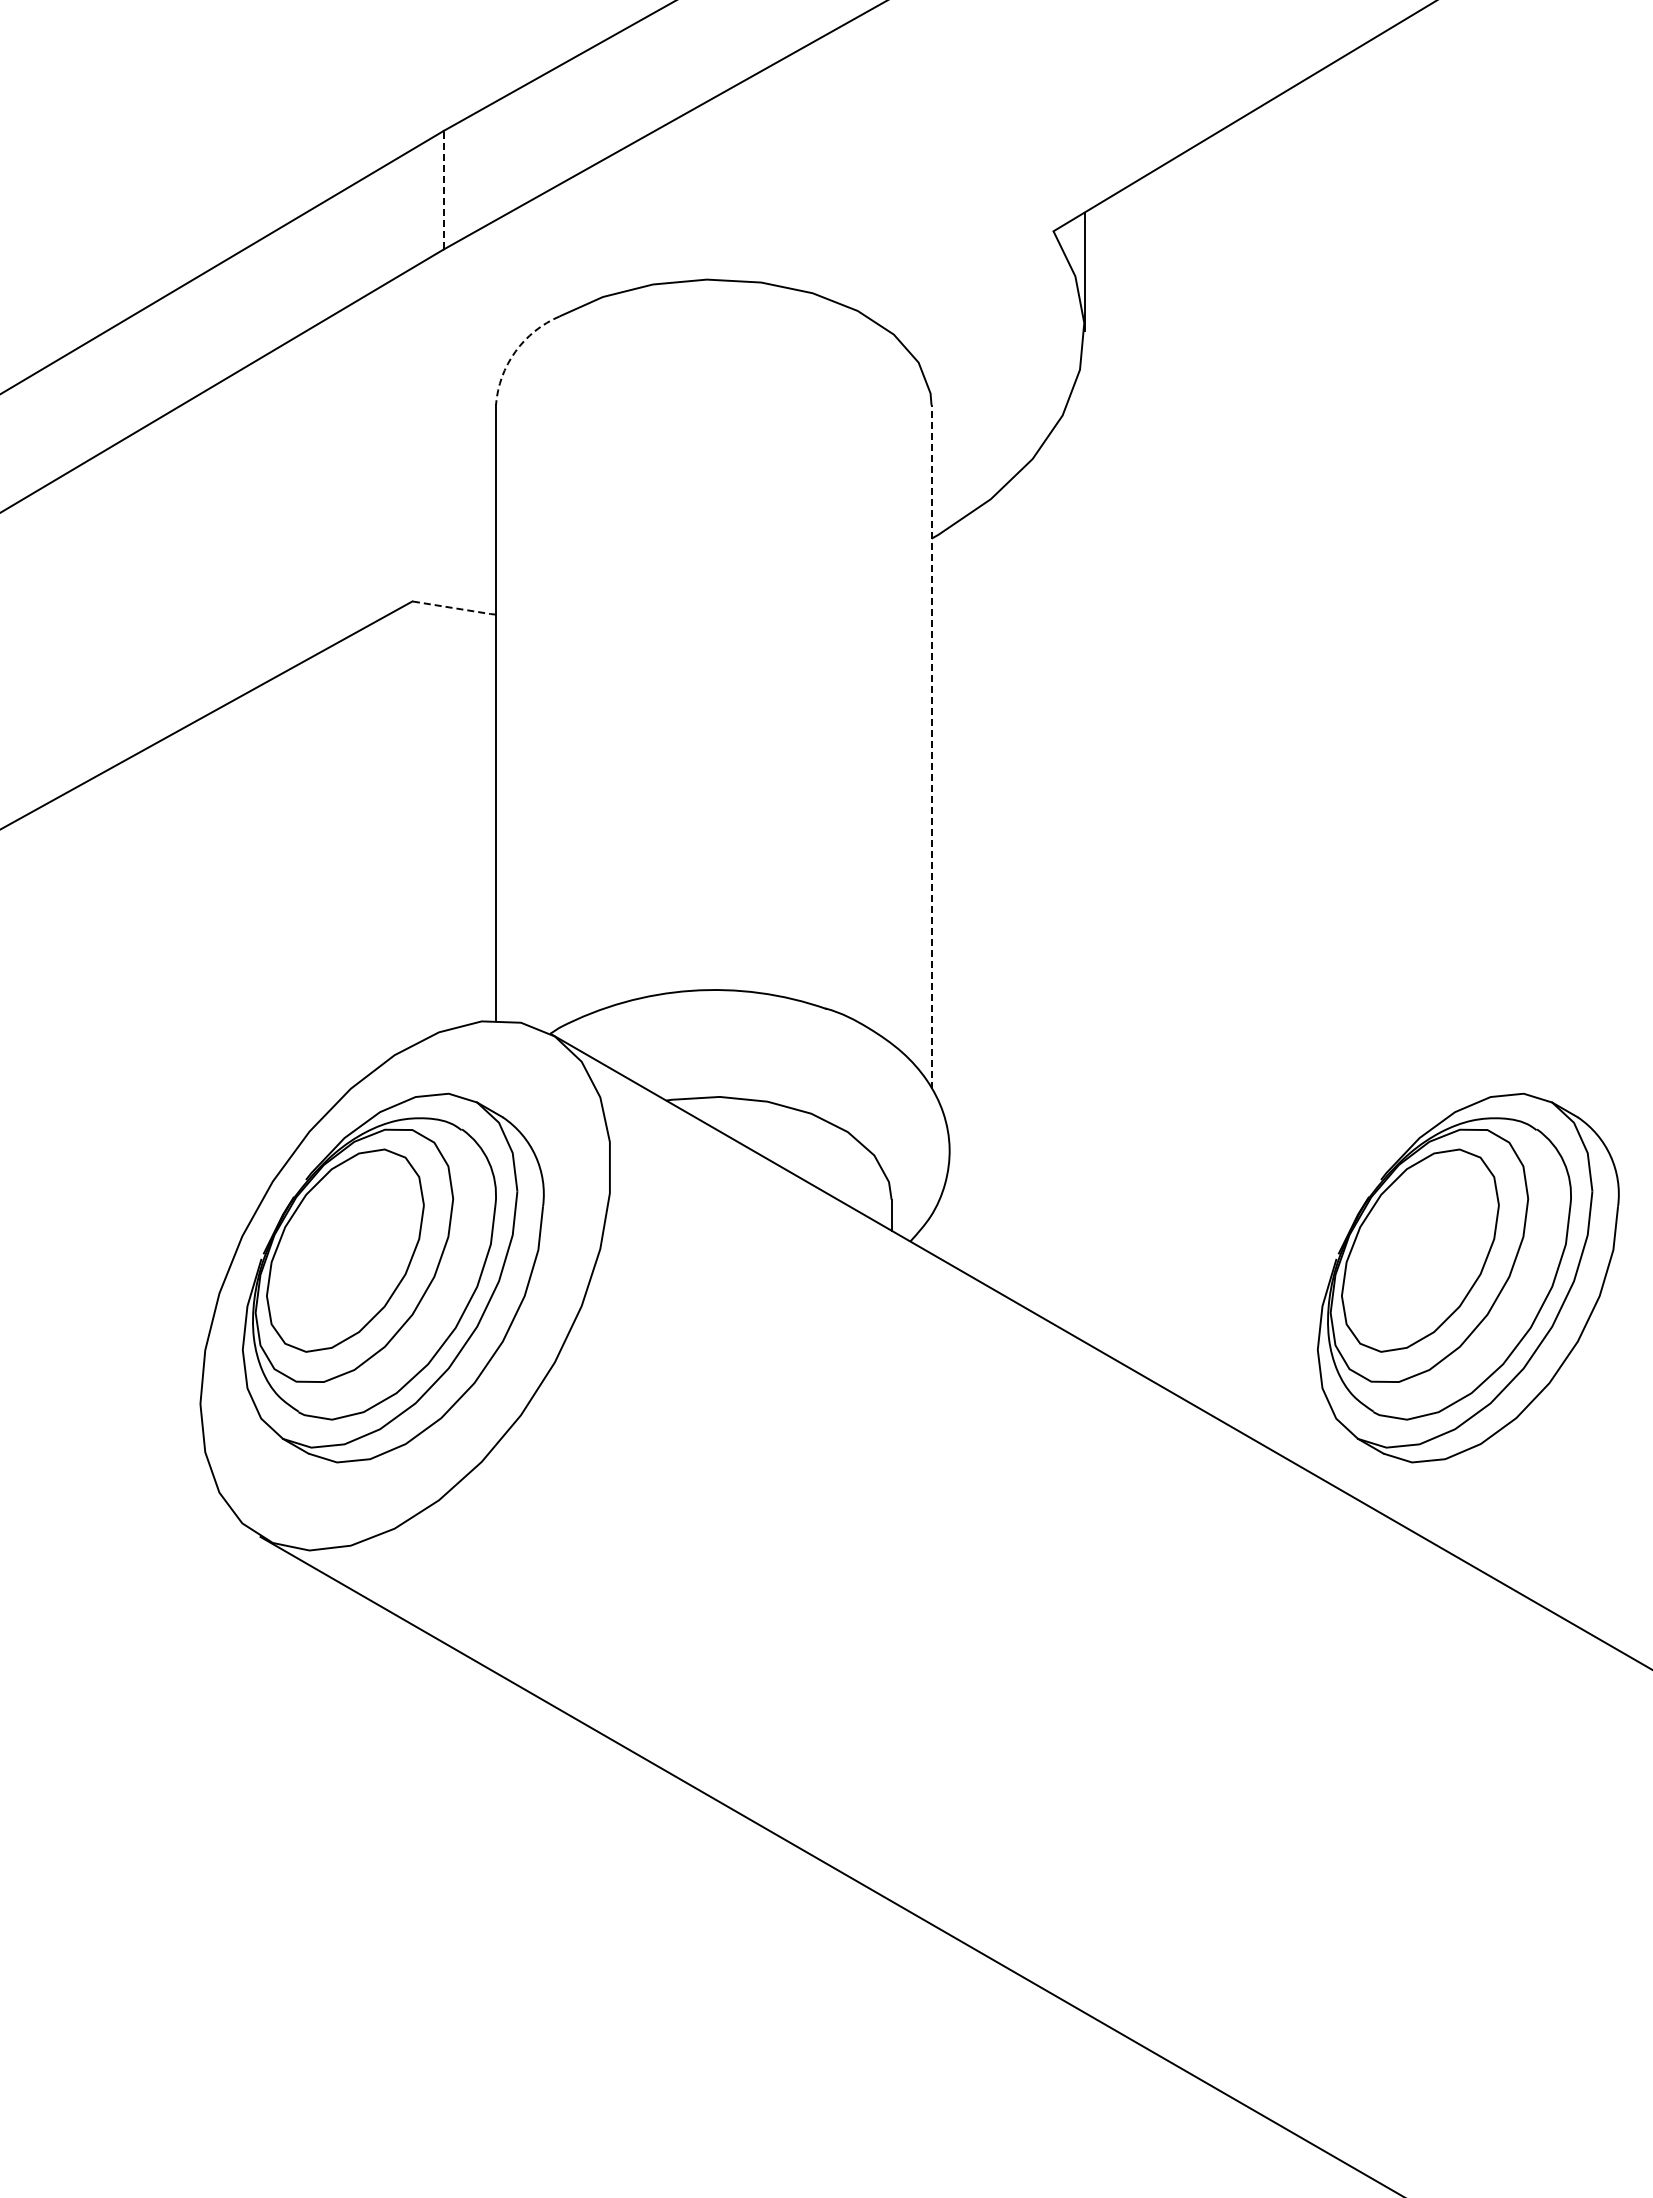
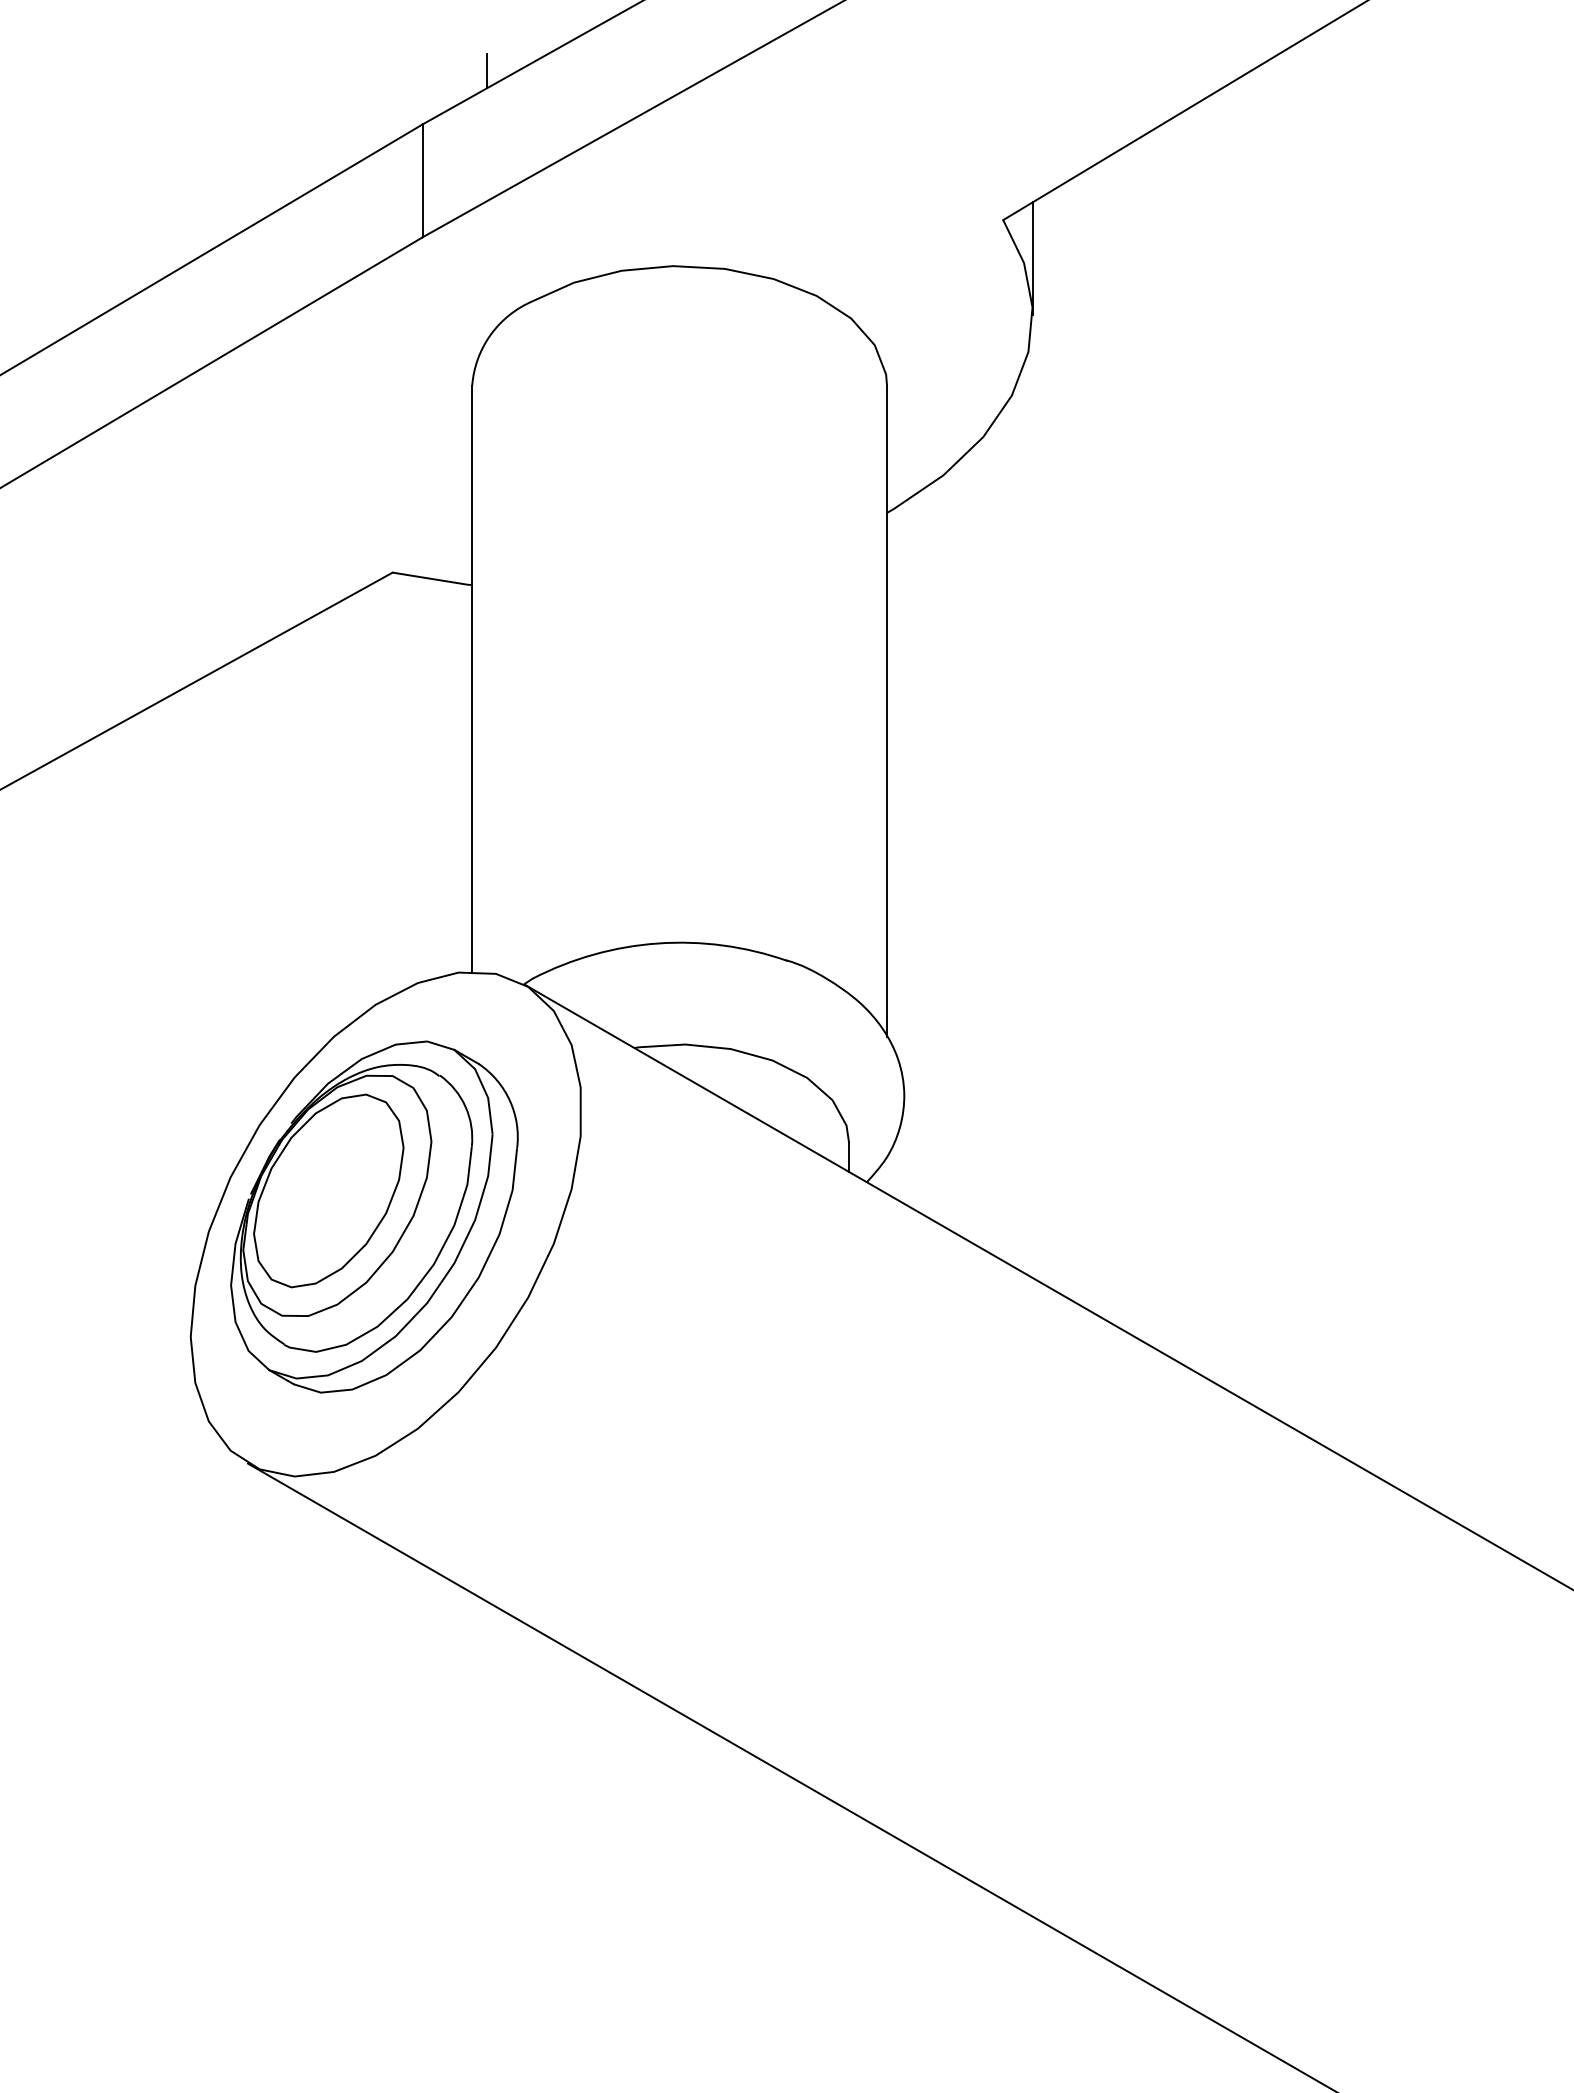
line: (511, 74) -> (486, 70), added
line: (443, 189) -> (422, 180), dashed -> solid
arc: (515, 351) -> (490, 334), dashed -> solid
line: (454, 608) -> (432, 579), dashed -> solid
line: (931, 746) -> (887, 710), dashed -> solid
part: (1468, 1277) -> (1398, 1216), removed

